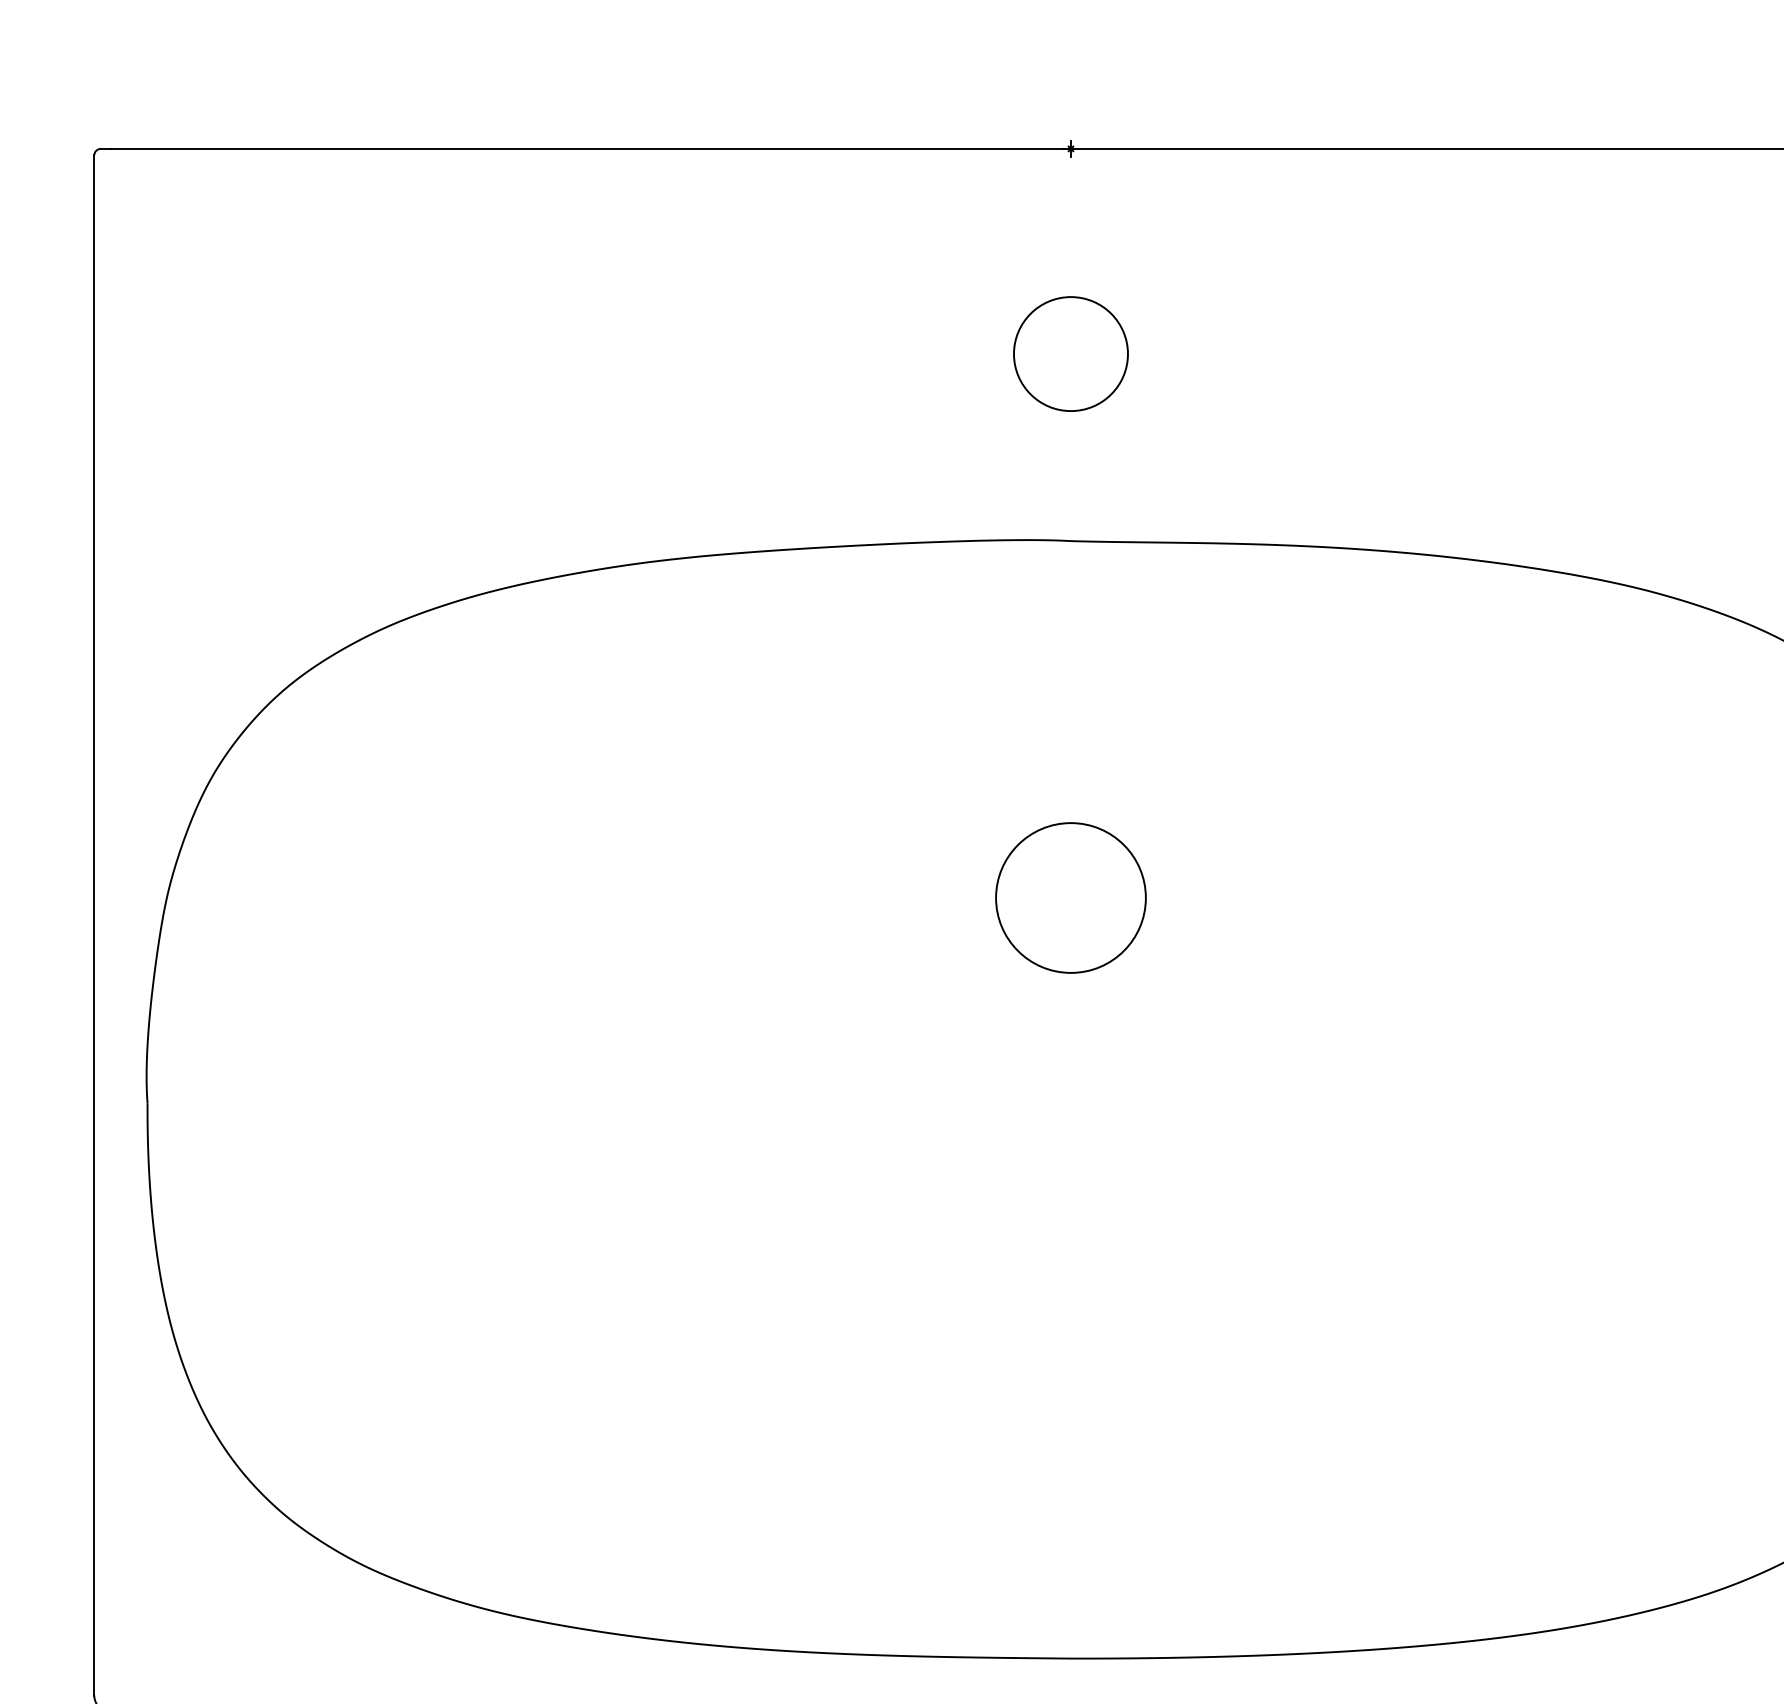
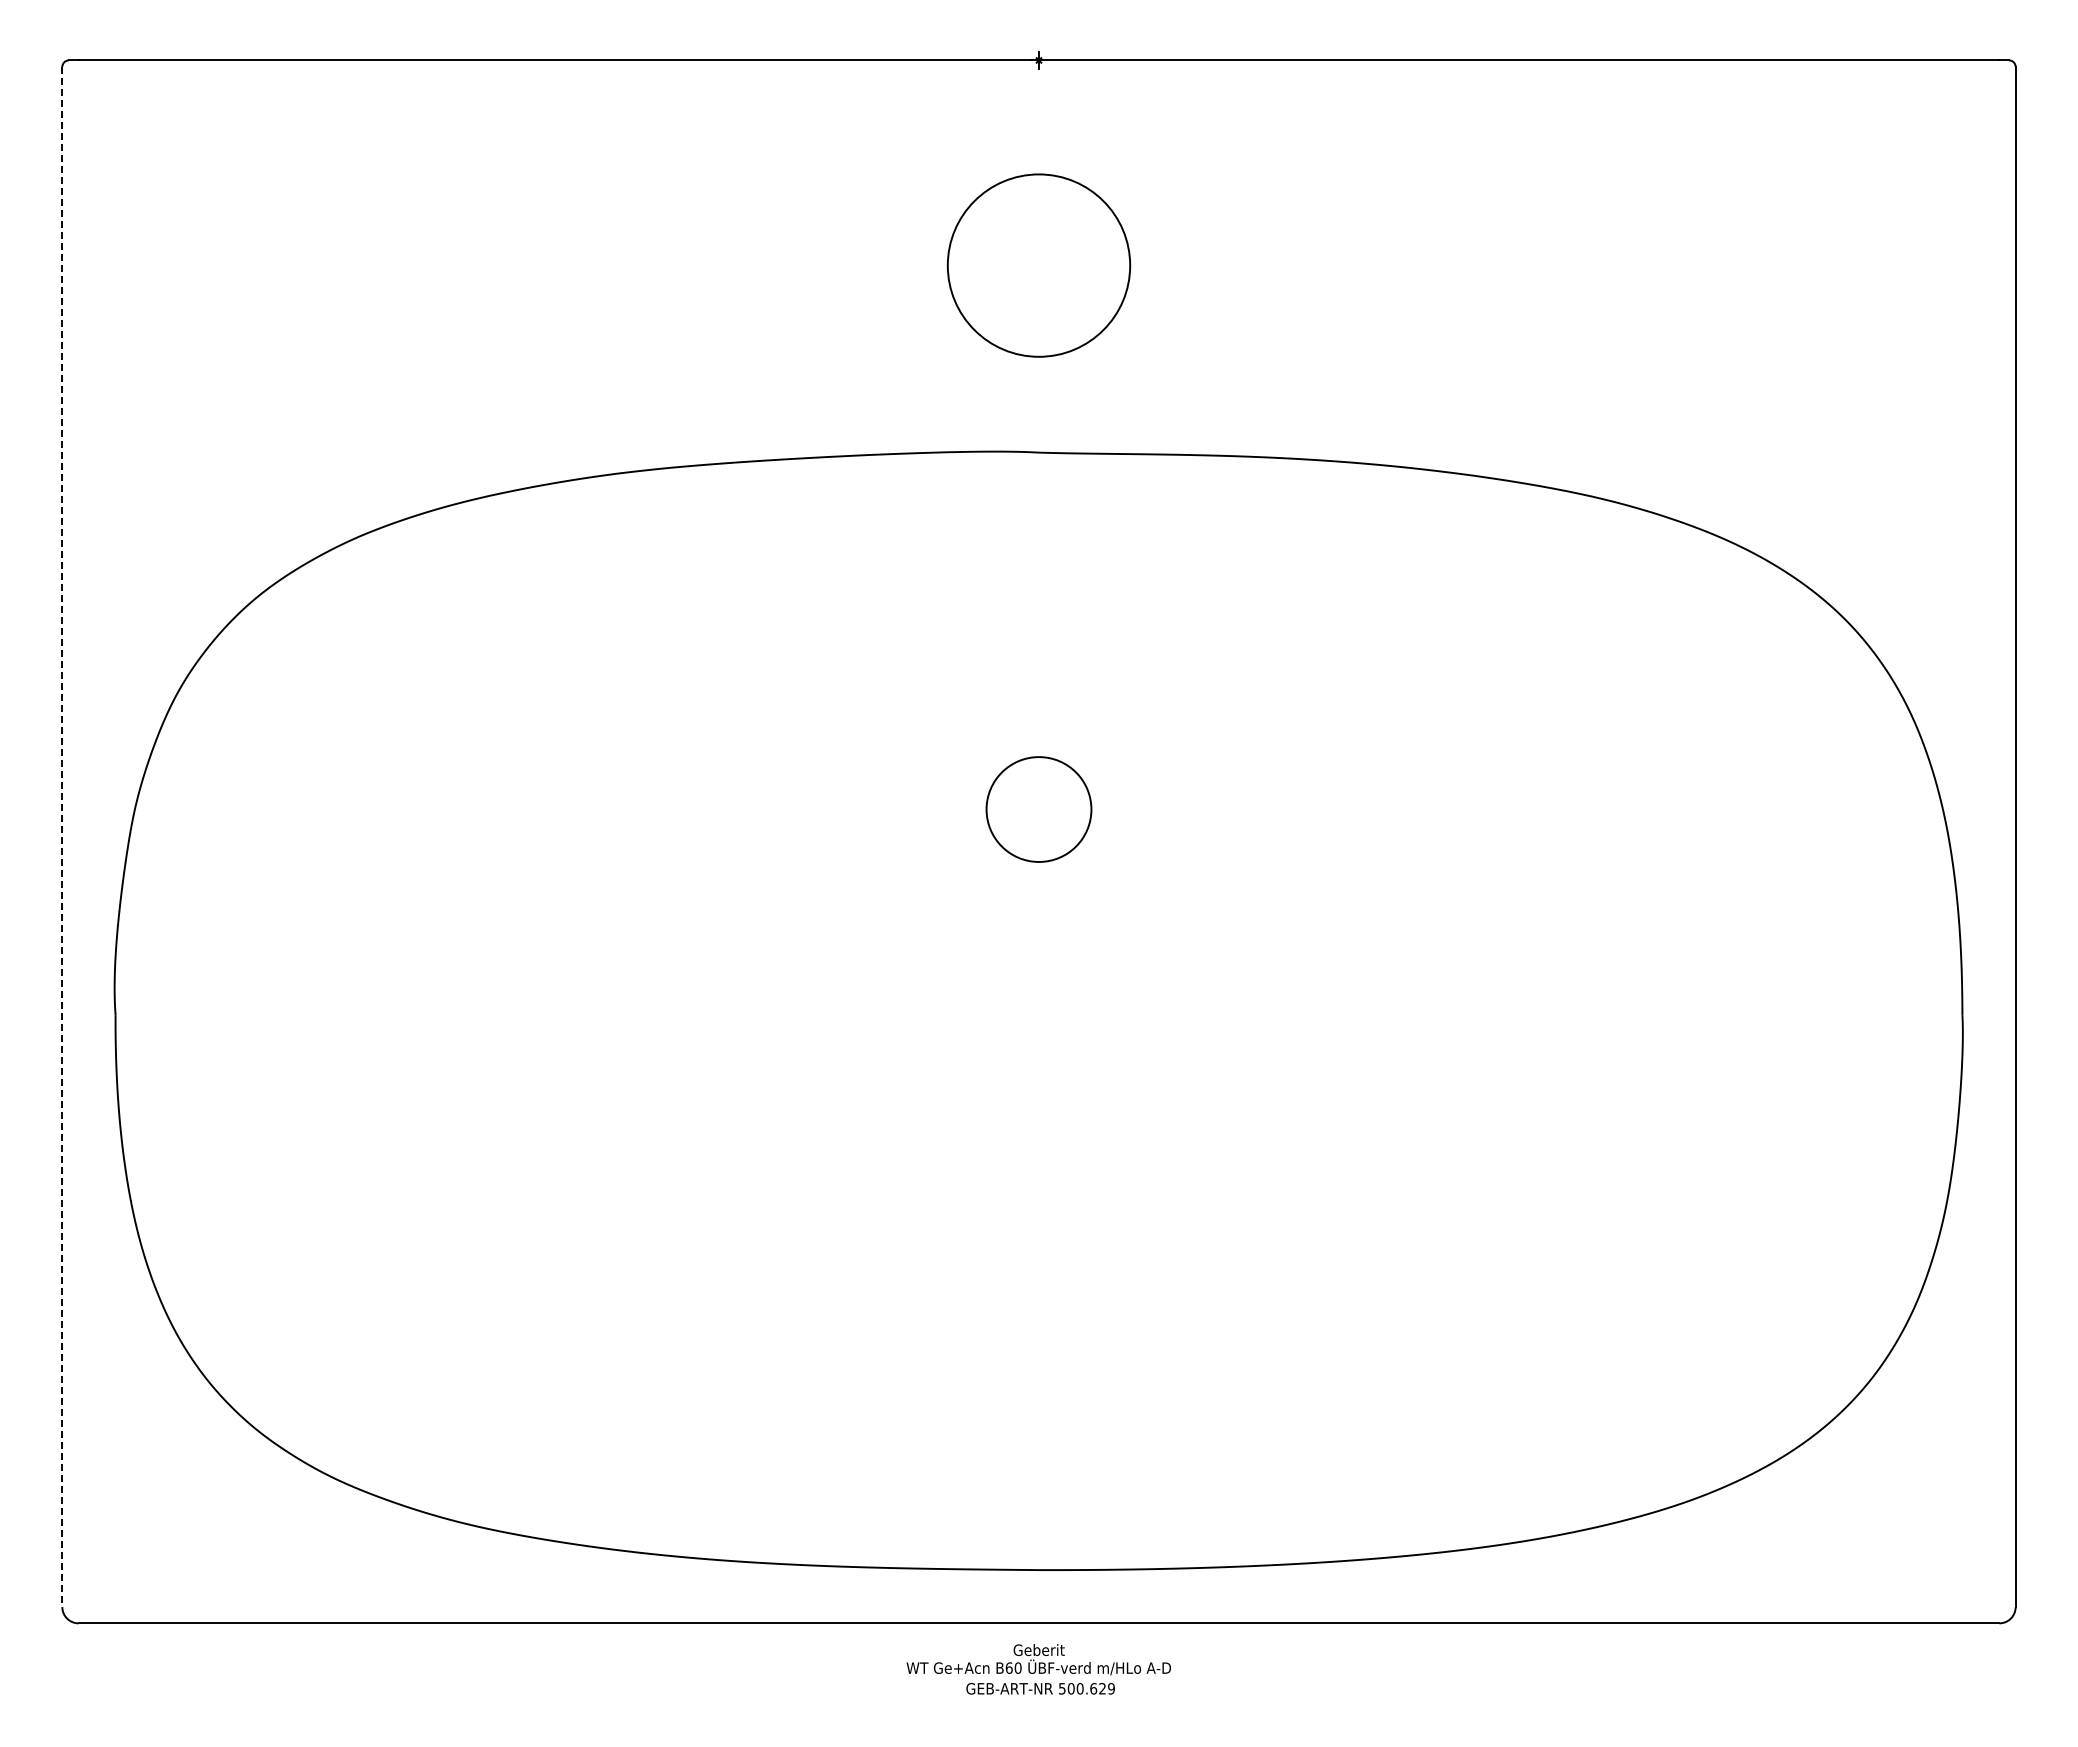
circle: (1070, 353) -> (1038, 265), size x1.6
circle: (1070, 897) -> (1038, 809), size x0.7
line: (94, 925) -> (62, 837), solid -> dashed

